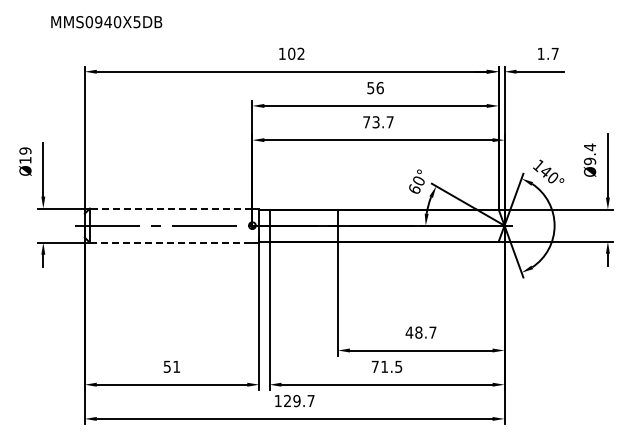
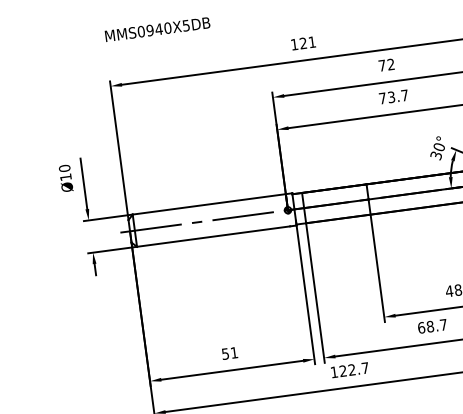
text: (106, 22) -> (157, 29), moved
text: (296, 53) -> (307, 42), 102 -> 121
text: (375, 88) -> (386, 65), 56 -> 72
text: (25, 150) -> (64, 167), Ø19 -> Ø10
text: (414, 189) -> (436, 155), 60° -> 30°
line: (170, 208) -> (208, 204), dashed -> solid
line: (171, 242) -> (213, 236), dashed -> solid
text: (386, 366) -> (432, 326), 71.5 -> 68.7
text: (296, 401) -> (351, 370), 129.7 -> 122.7

